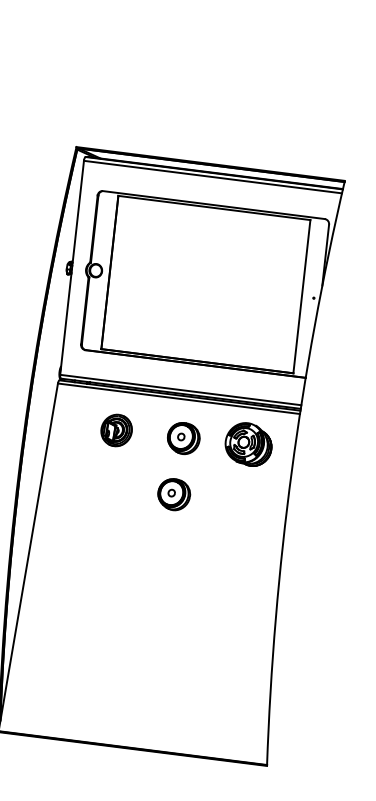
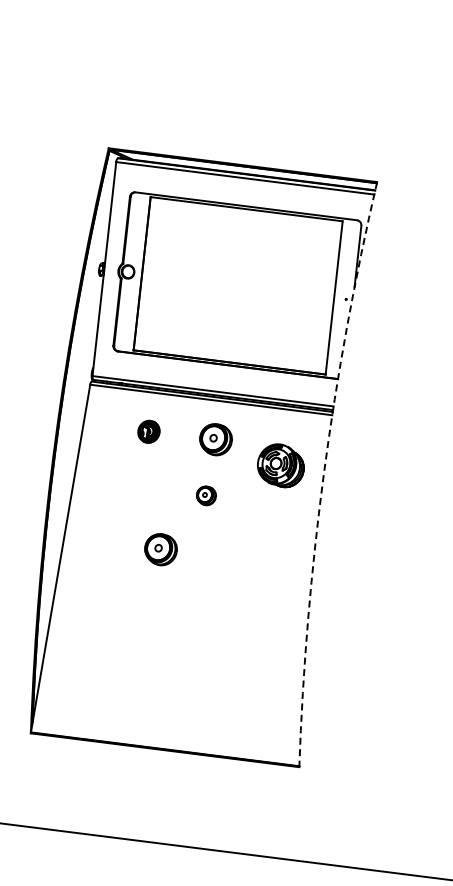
part: (116, 430) -> (148, 431), size x0.7
part: (248, 444) -> (280, 465), moved
arc: (292, 471) -> (324, 472), solid -> dashed
part: (174, 494) -> (206, 495), size x0.6
part: (128, 548) -> (160, 549), added

